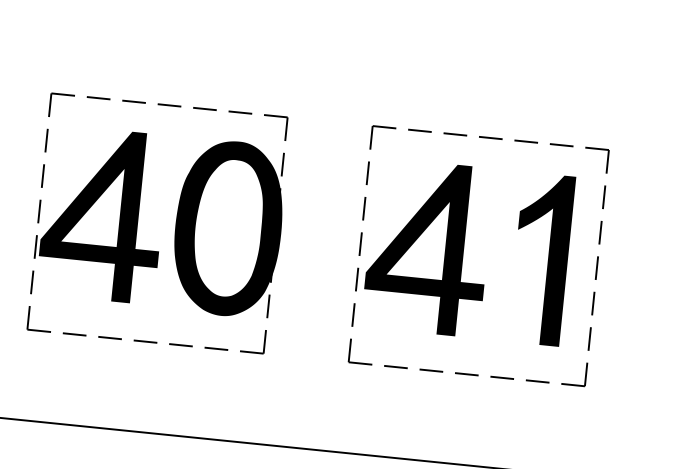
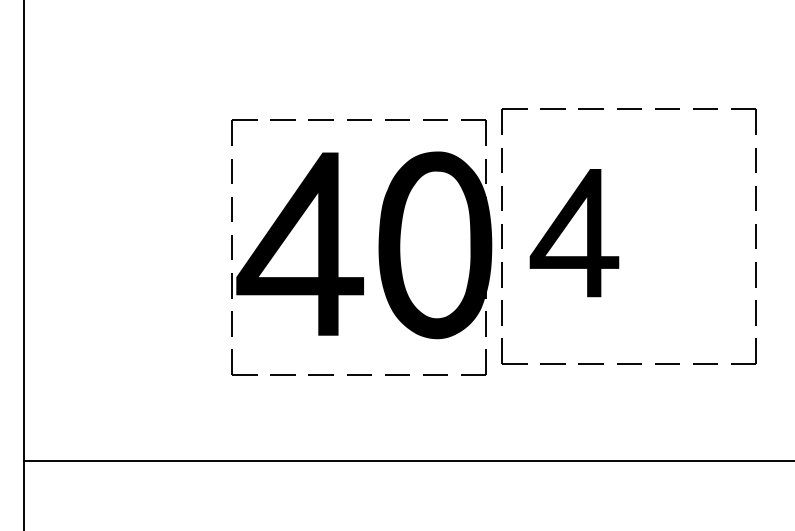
part: (175, 225) -> (378, 247), moved
part: (428, 247) -> (574, 232), size x0.7
part: (548, 259) -> (703, 232), removed

